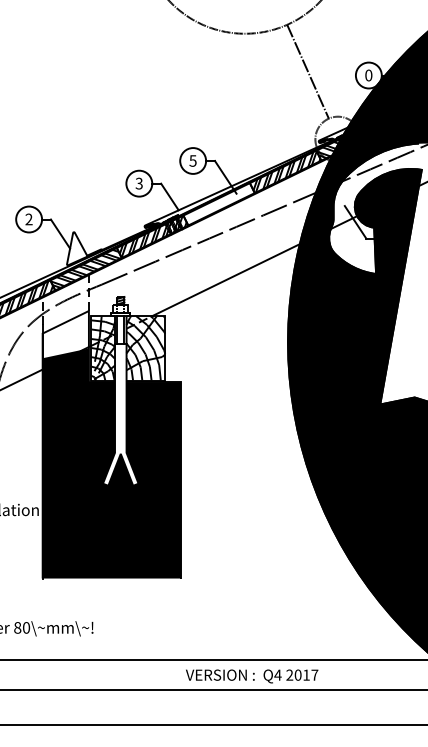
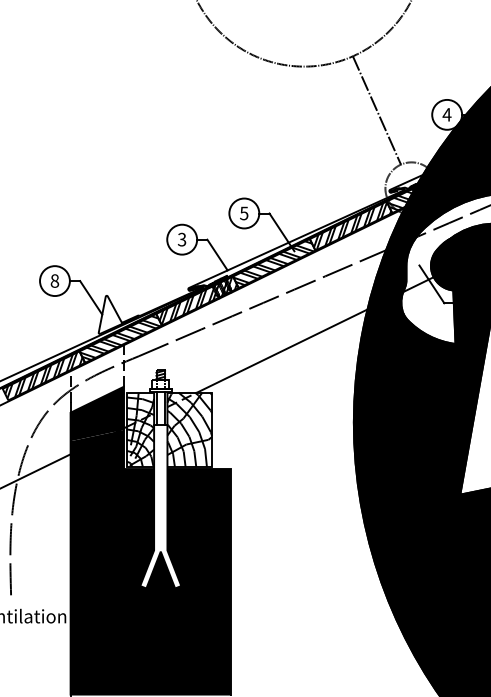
text: (368, 75) -> (446, 114), 0 -> 4
hatch: (218, 202) -> (273, 261), added
text: (28, 219) -> (54, 281), 2 -> 8
fill: (65, 334) -> (96, 413), added

